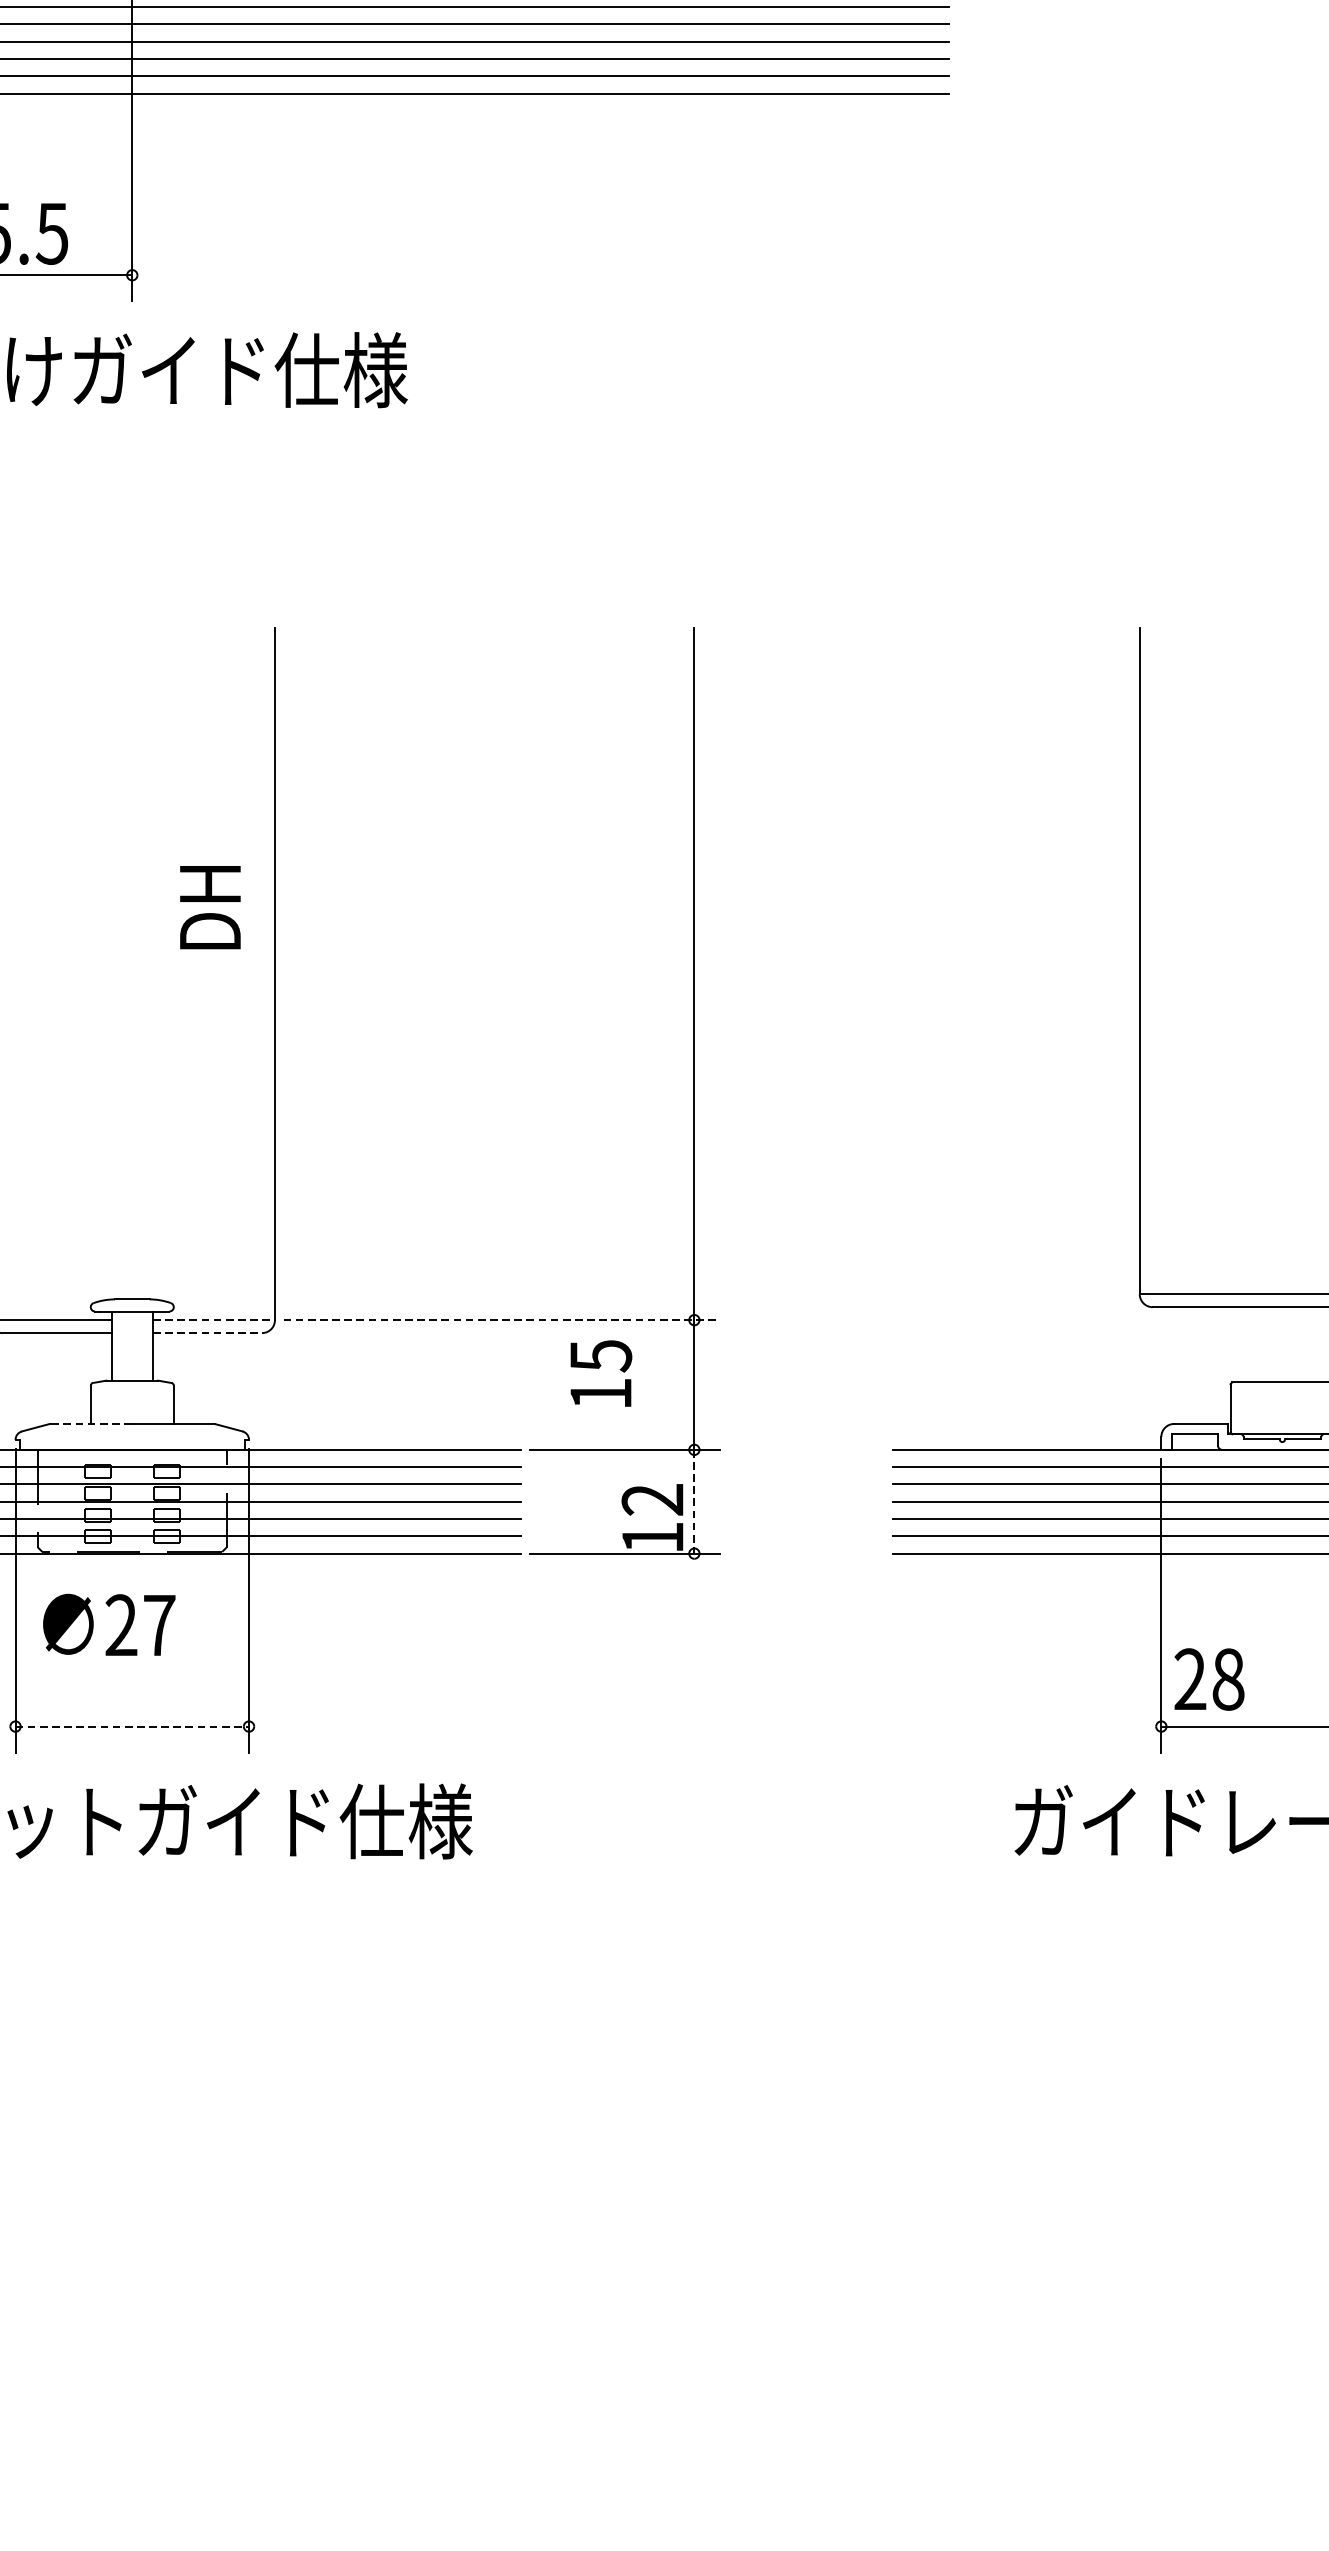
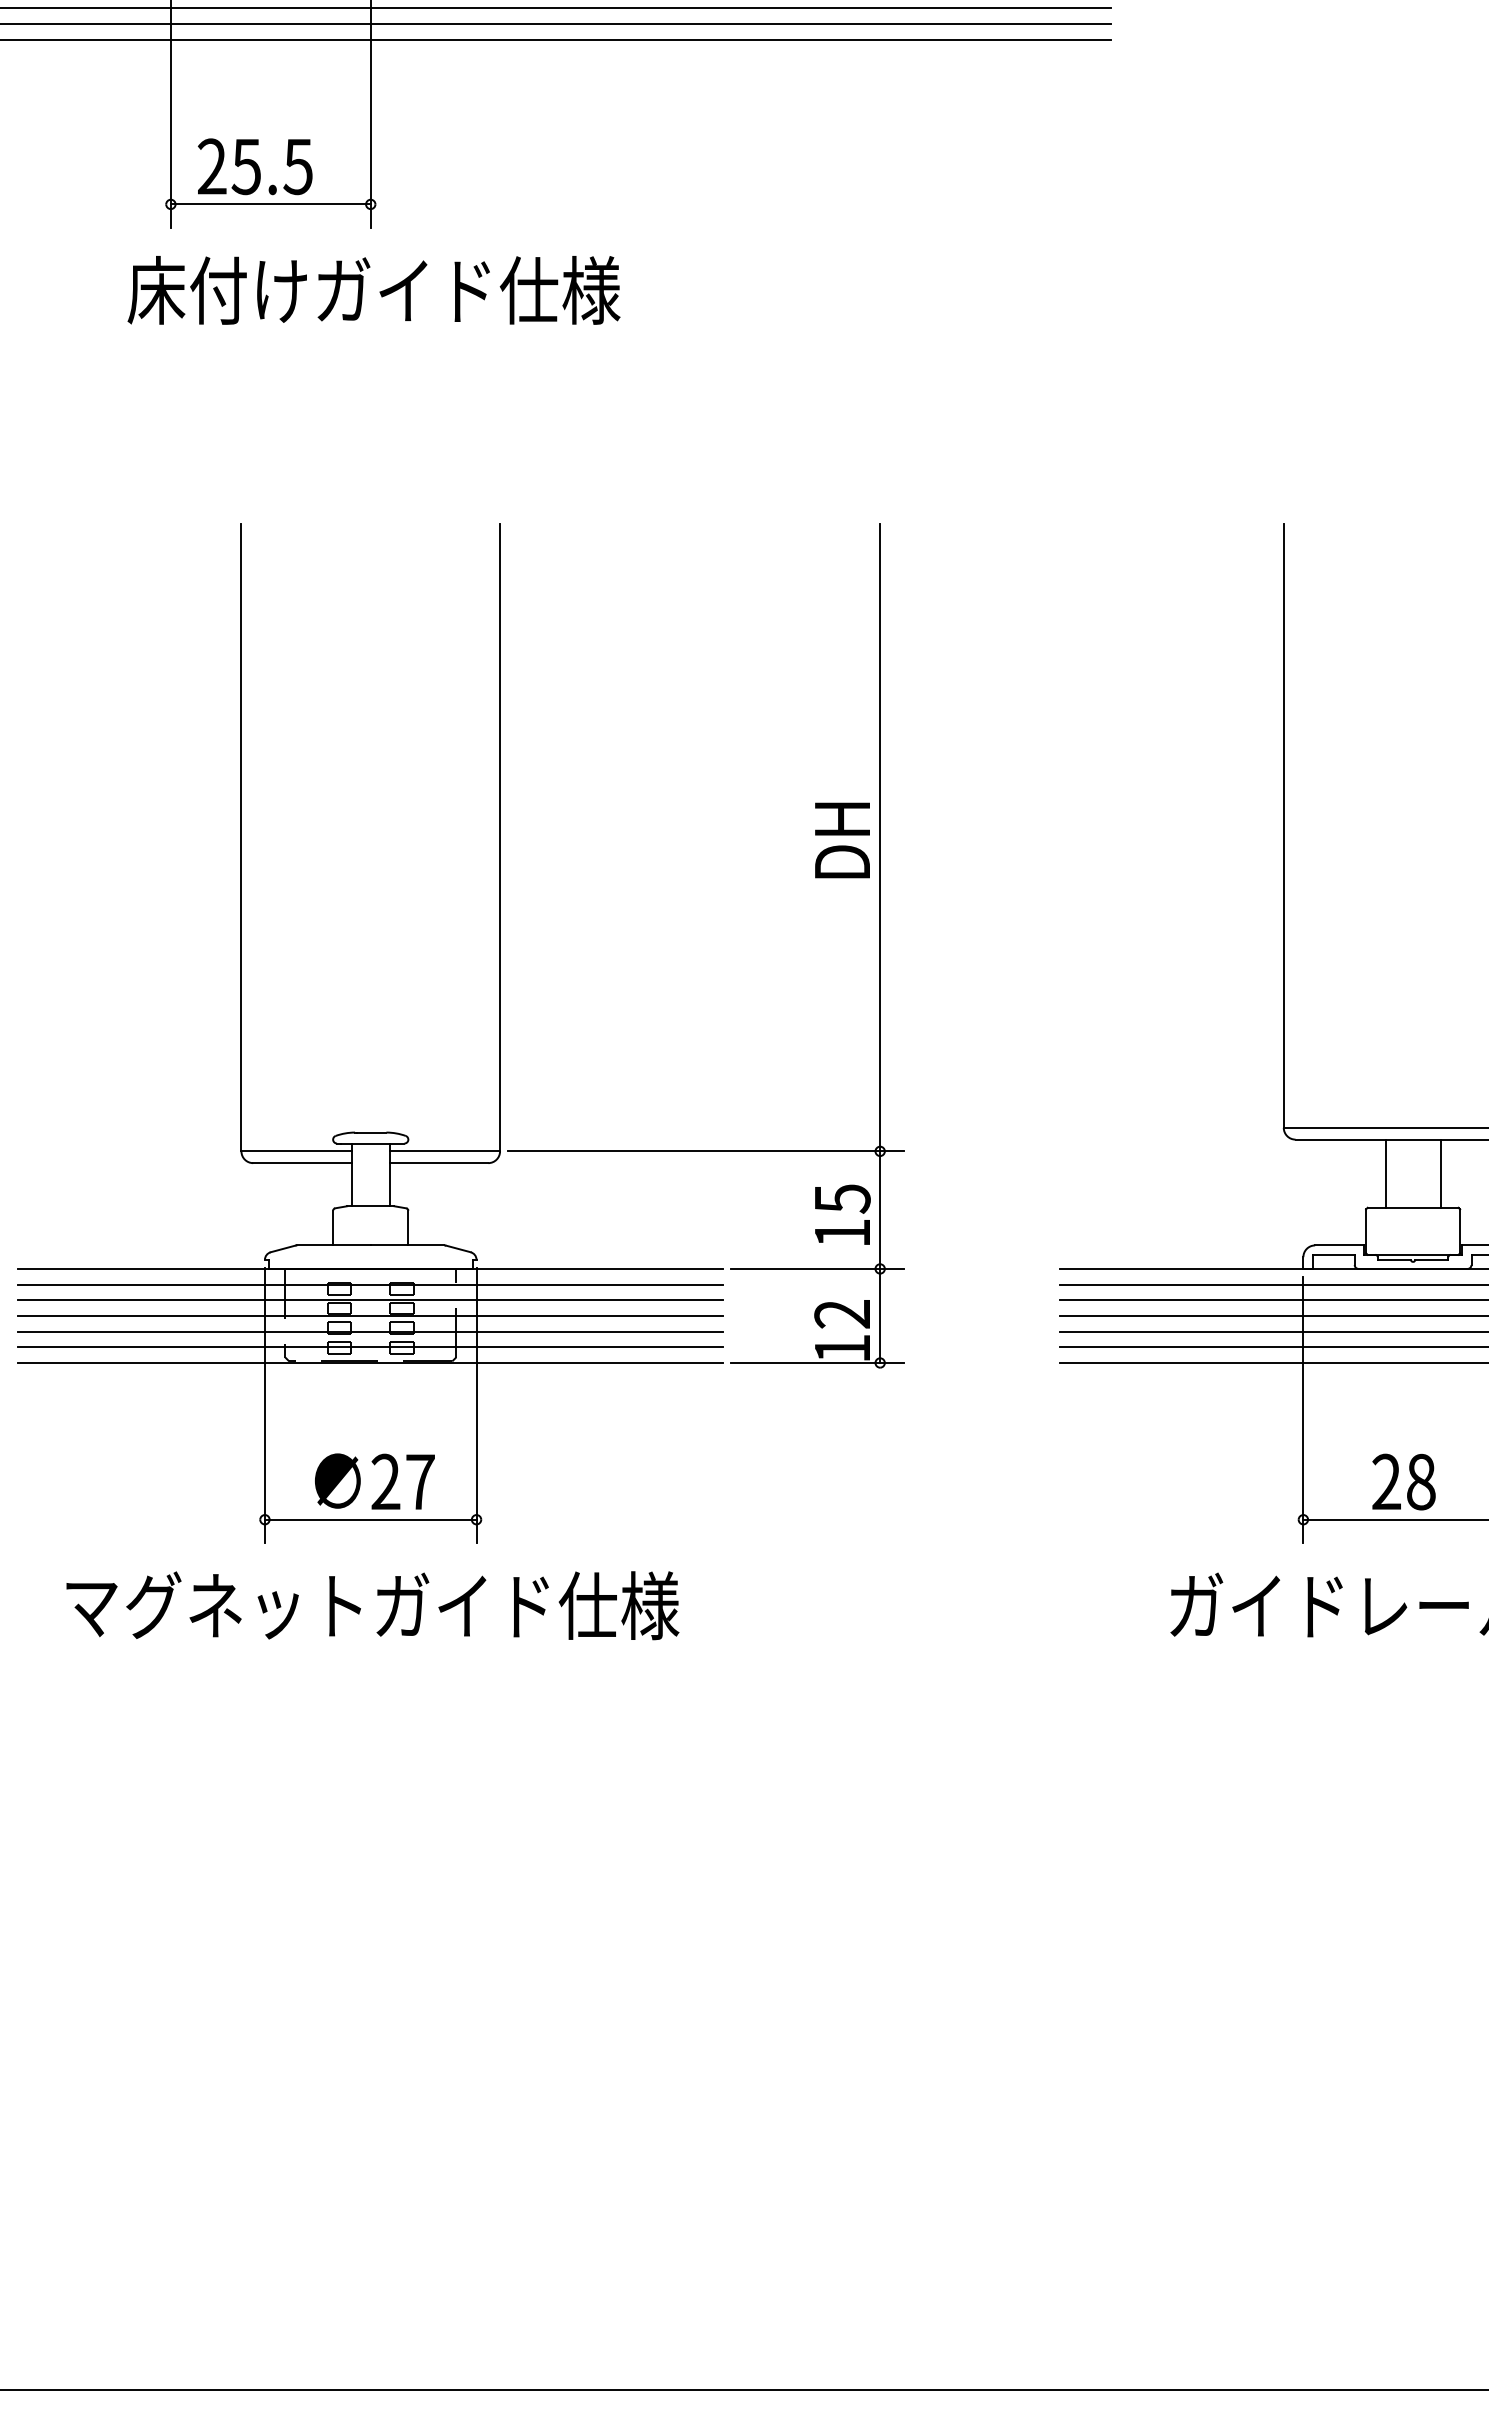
text: (210, 907) -> (842, 840), moved
line: (214, 1320) -> (445, 1151), dashed -> solid
line: (501, 1320) -> (705, 1151), dashed -> solid
line: (208, 1333) -> (439, 1163), dashed -> solid
line: (1251, 1344) -> (1385, 1173), added
line: (1312, 1344) -> (1440, 1173), added
text: (600, 1373) -> (842, 1214), moved
line: (92, 1423) -> (334, 1245), dashed -> solid
line: (694, 1502) -> (880, 1316), dashed -> solid
text: (108, 1624) -> (374, 1481), moved
text: (1208, 1678) -> (1403, 1481), moved
line: (132, 1726) -> (370, 1519), dashed -> solid

